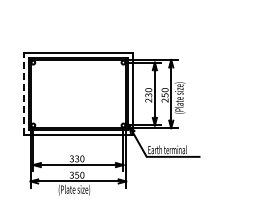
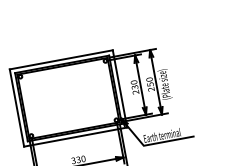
line: (23, 94) -> (16, 108), dashed -> solid

